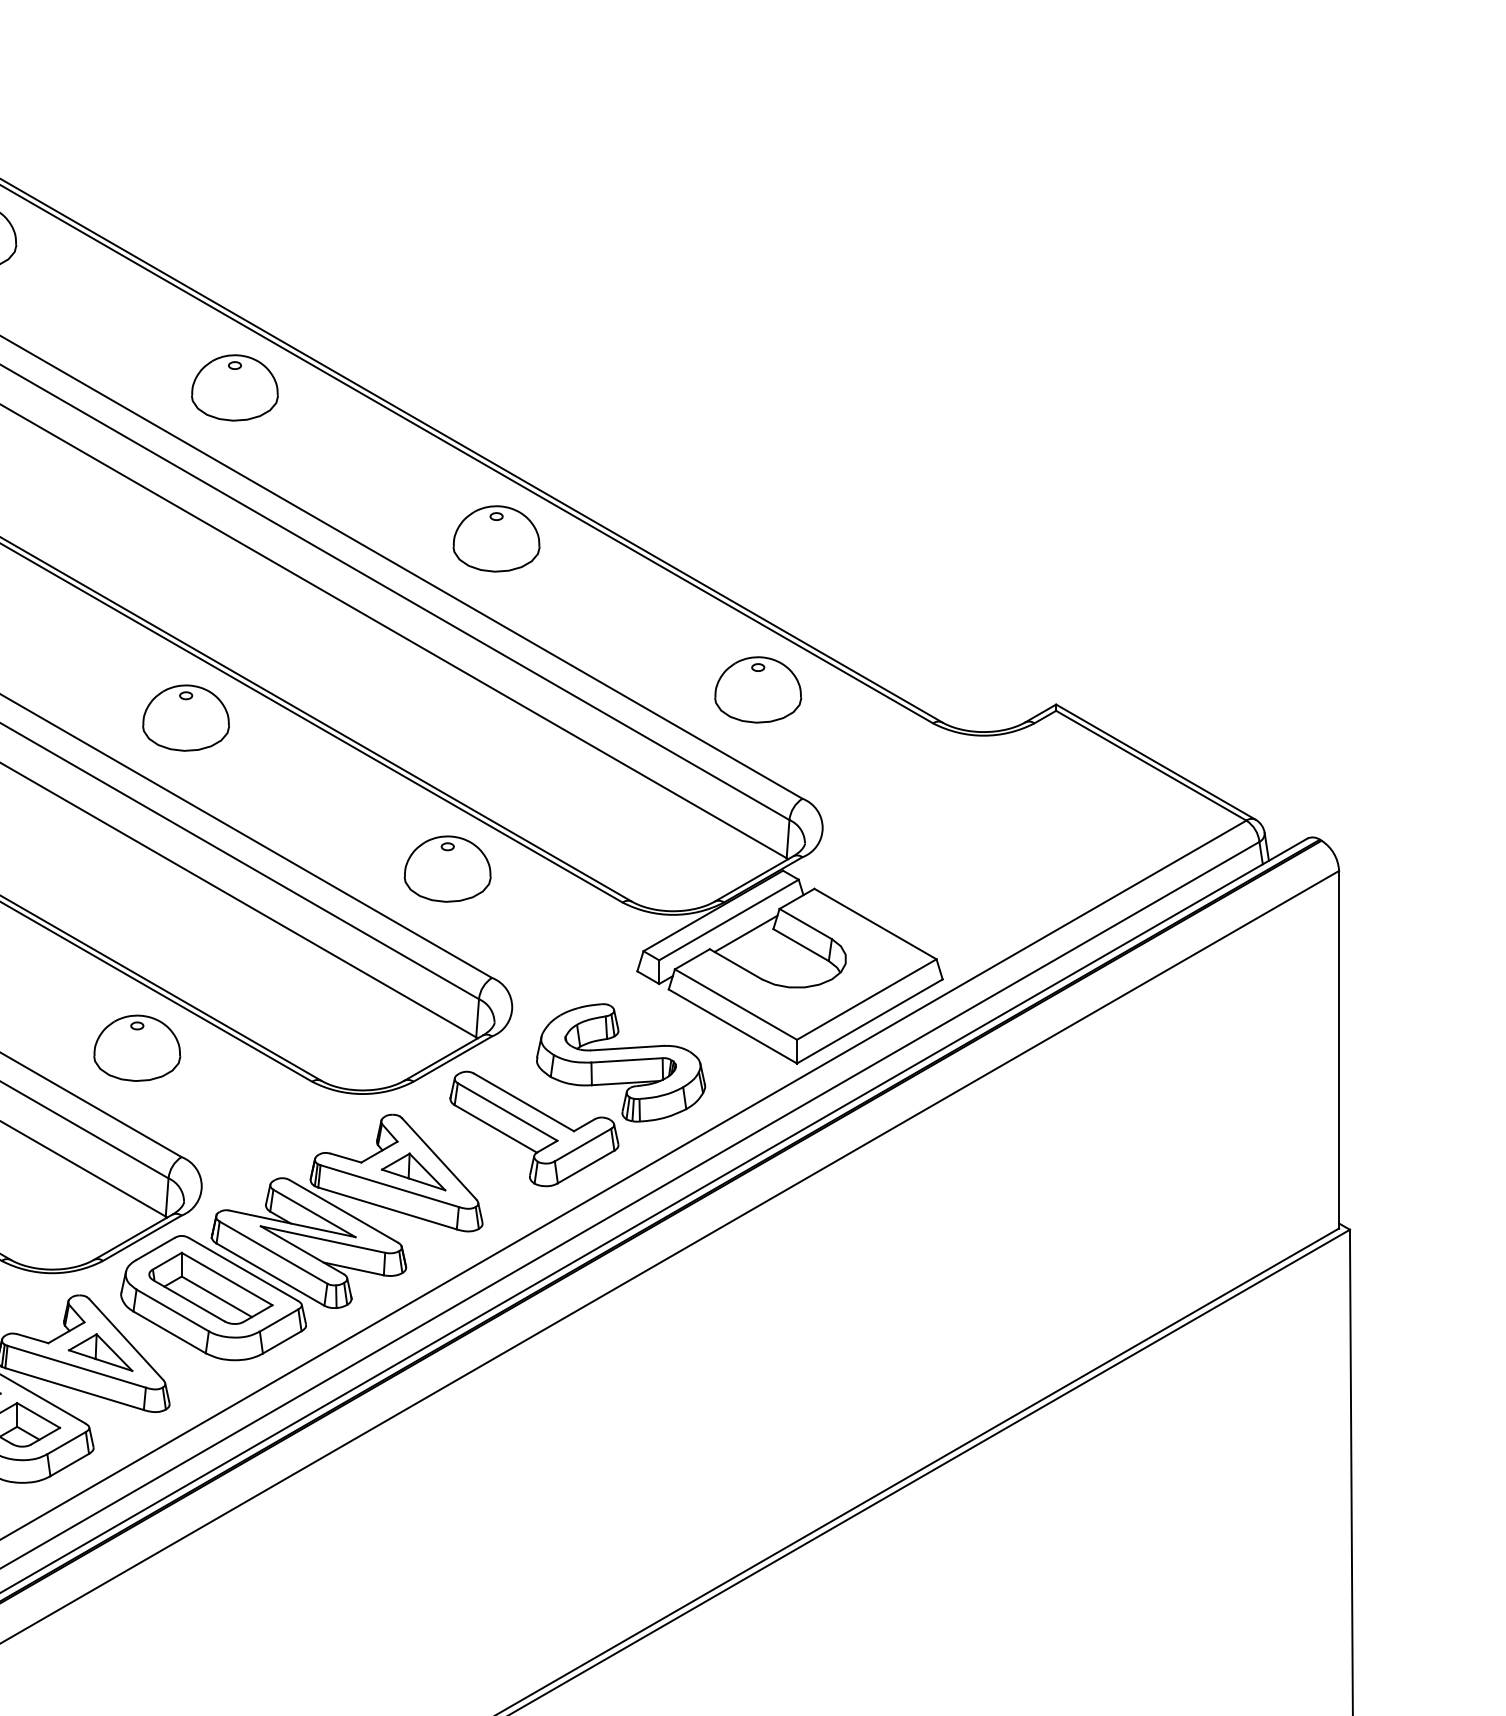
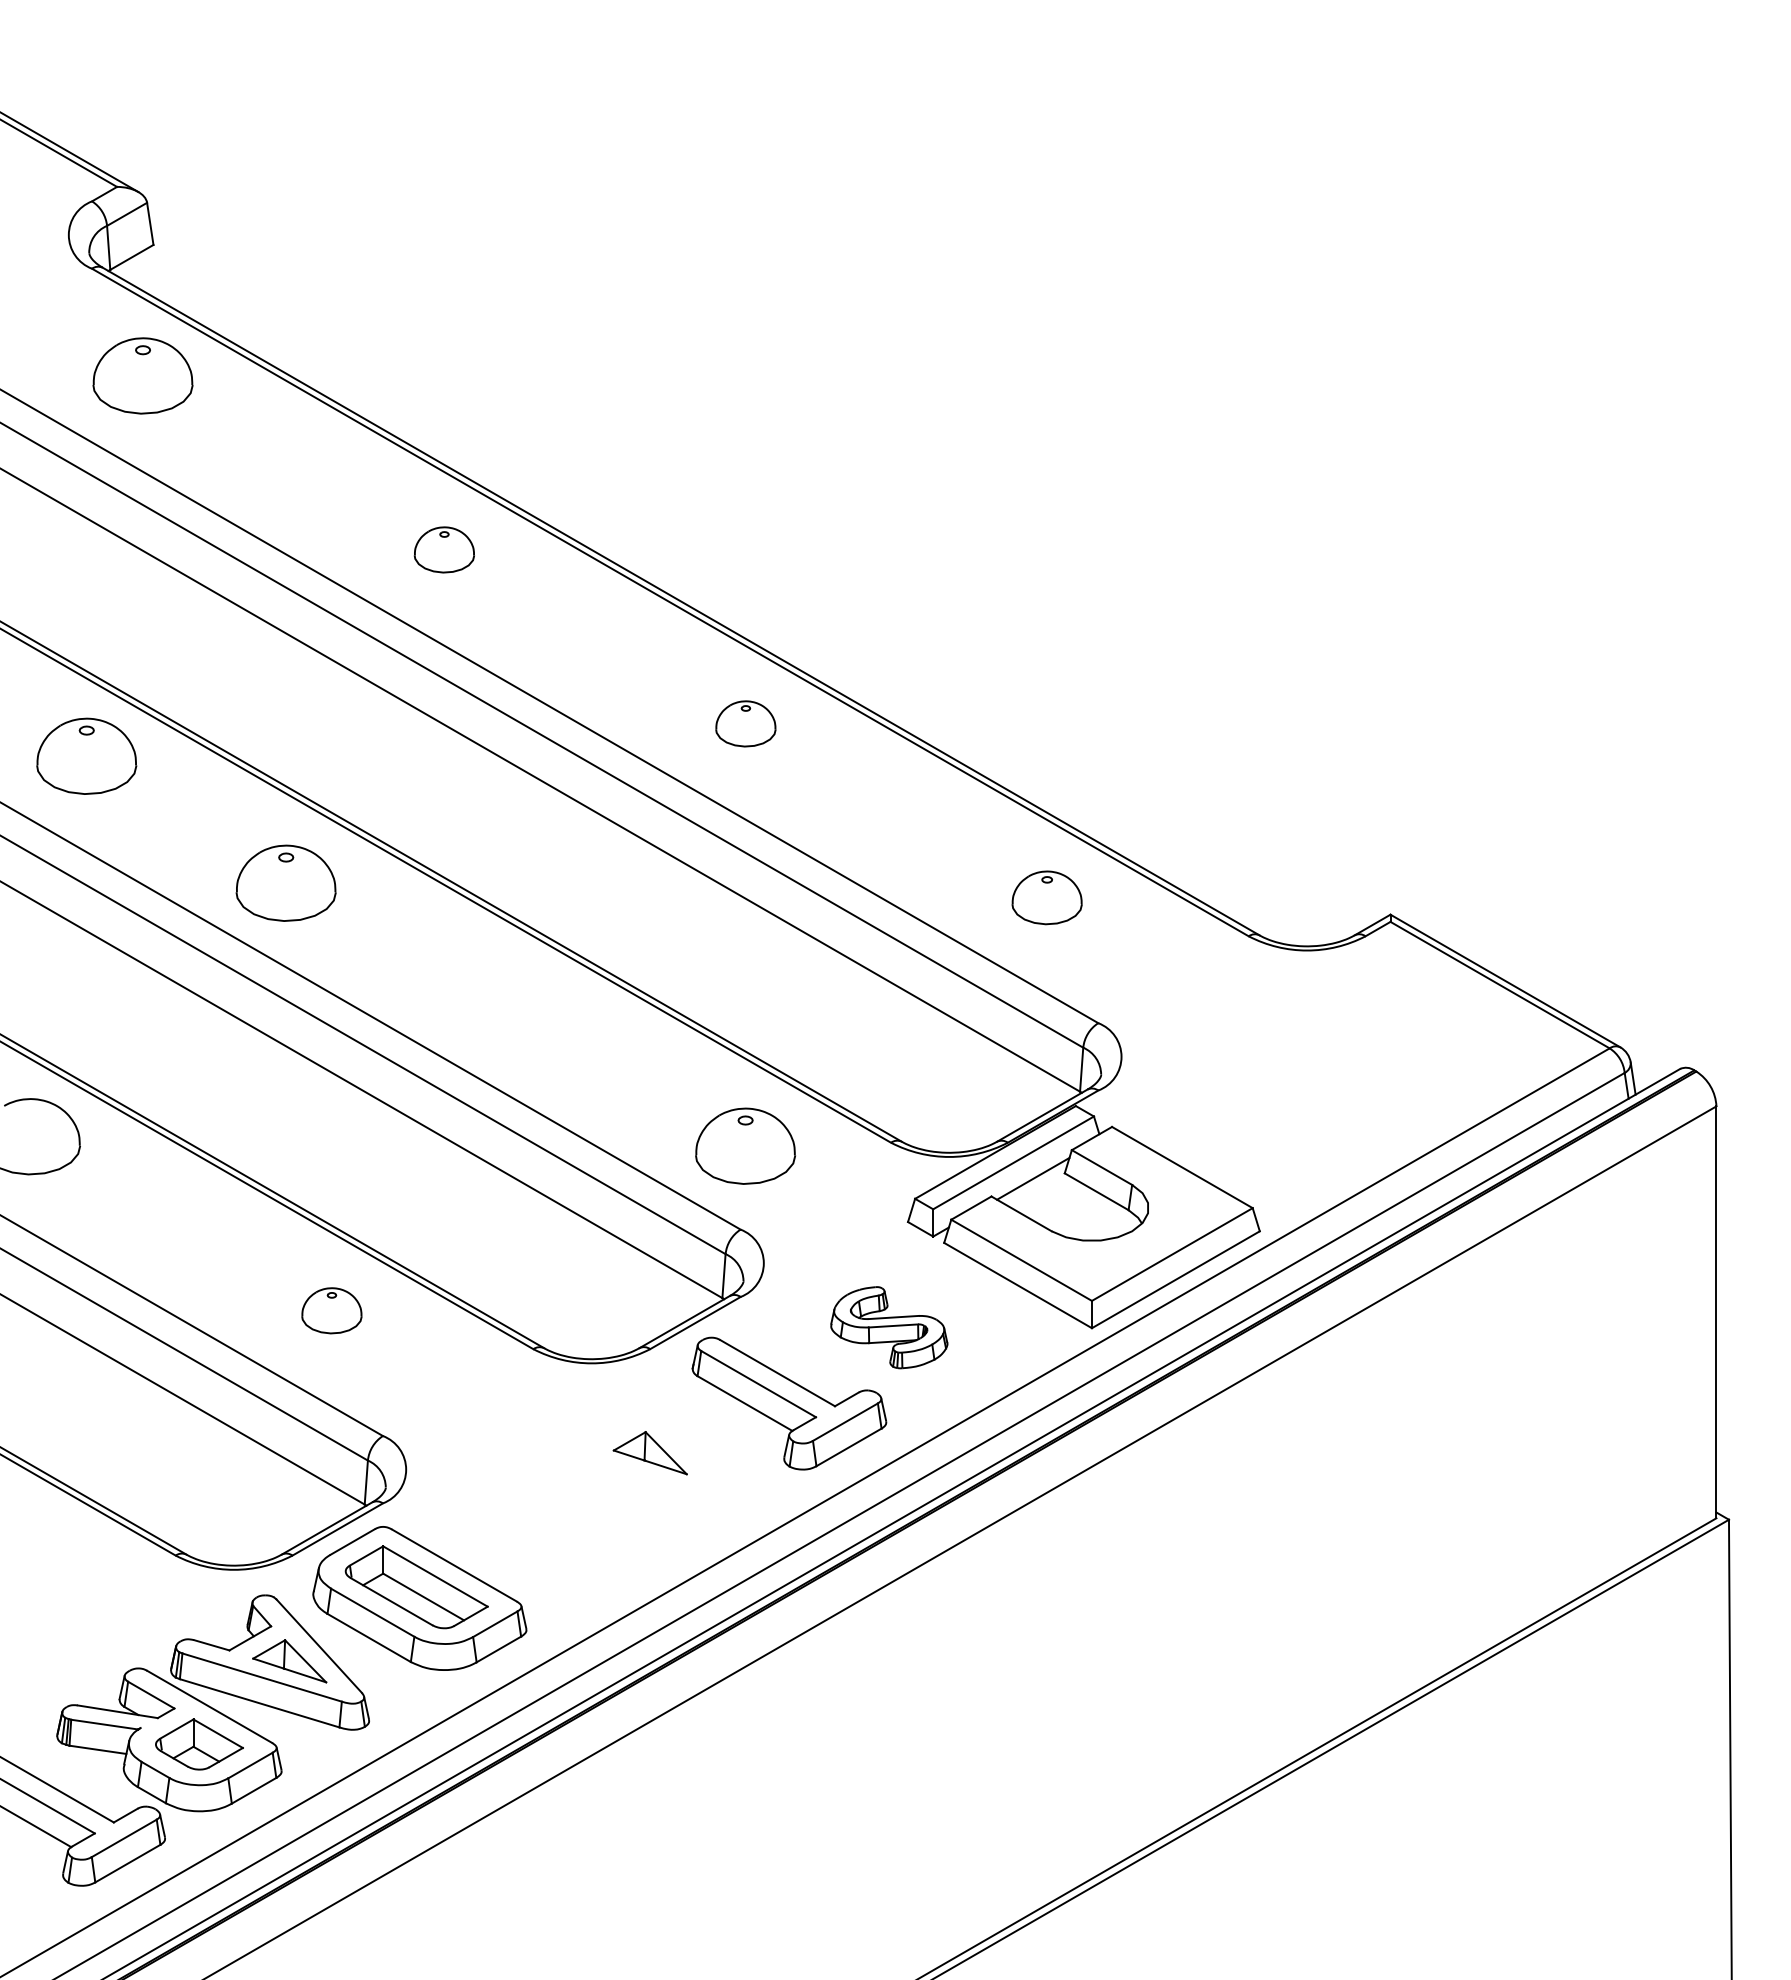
part: (235, 387) -> (444, 549), size x0.6
part: (496, 538) -> (745, 723), size x0.6
part: (757, 689) -> (1046, 897), size x0.7
part: (185, 717) -> (285, 882), moved
part: (447, 868) -> (745, 1145), moved
part: (136, 1048) -> (331, 1310), size x0.6
part: (621, 1062) -> (889, 1327), size x0.6
part: (346, 1211) -> (573, 1498), removed

